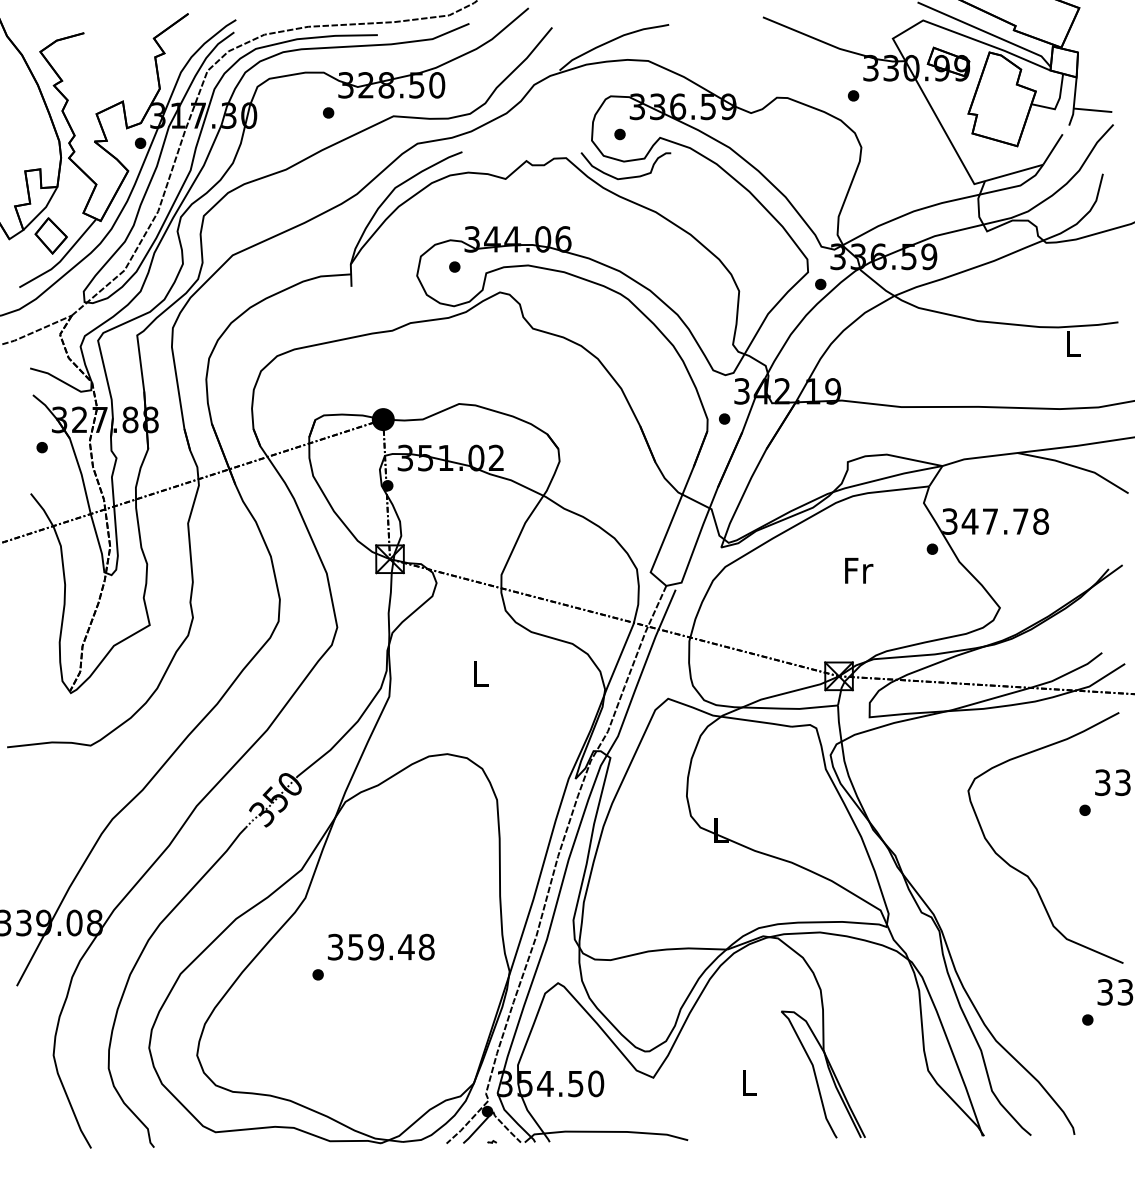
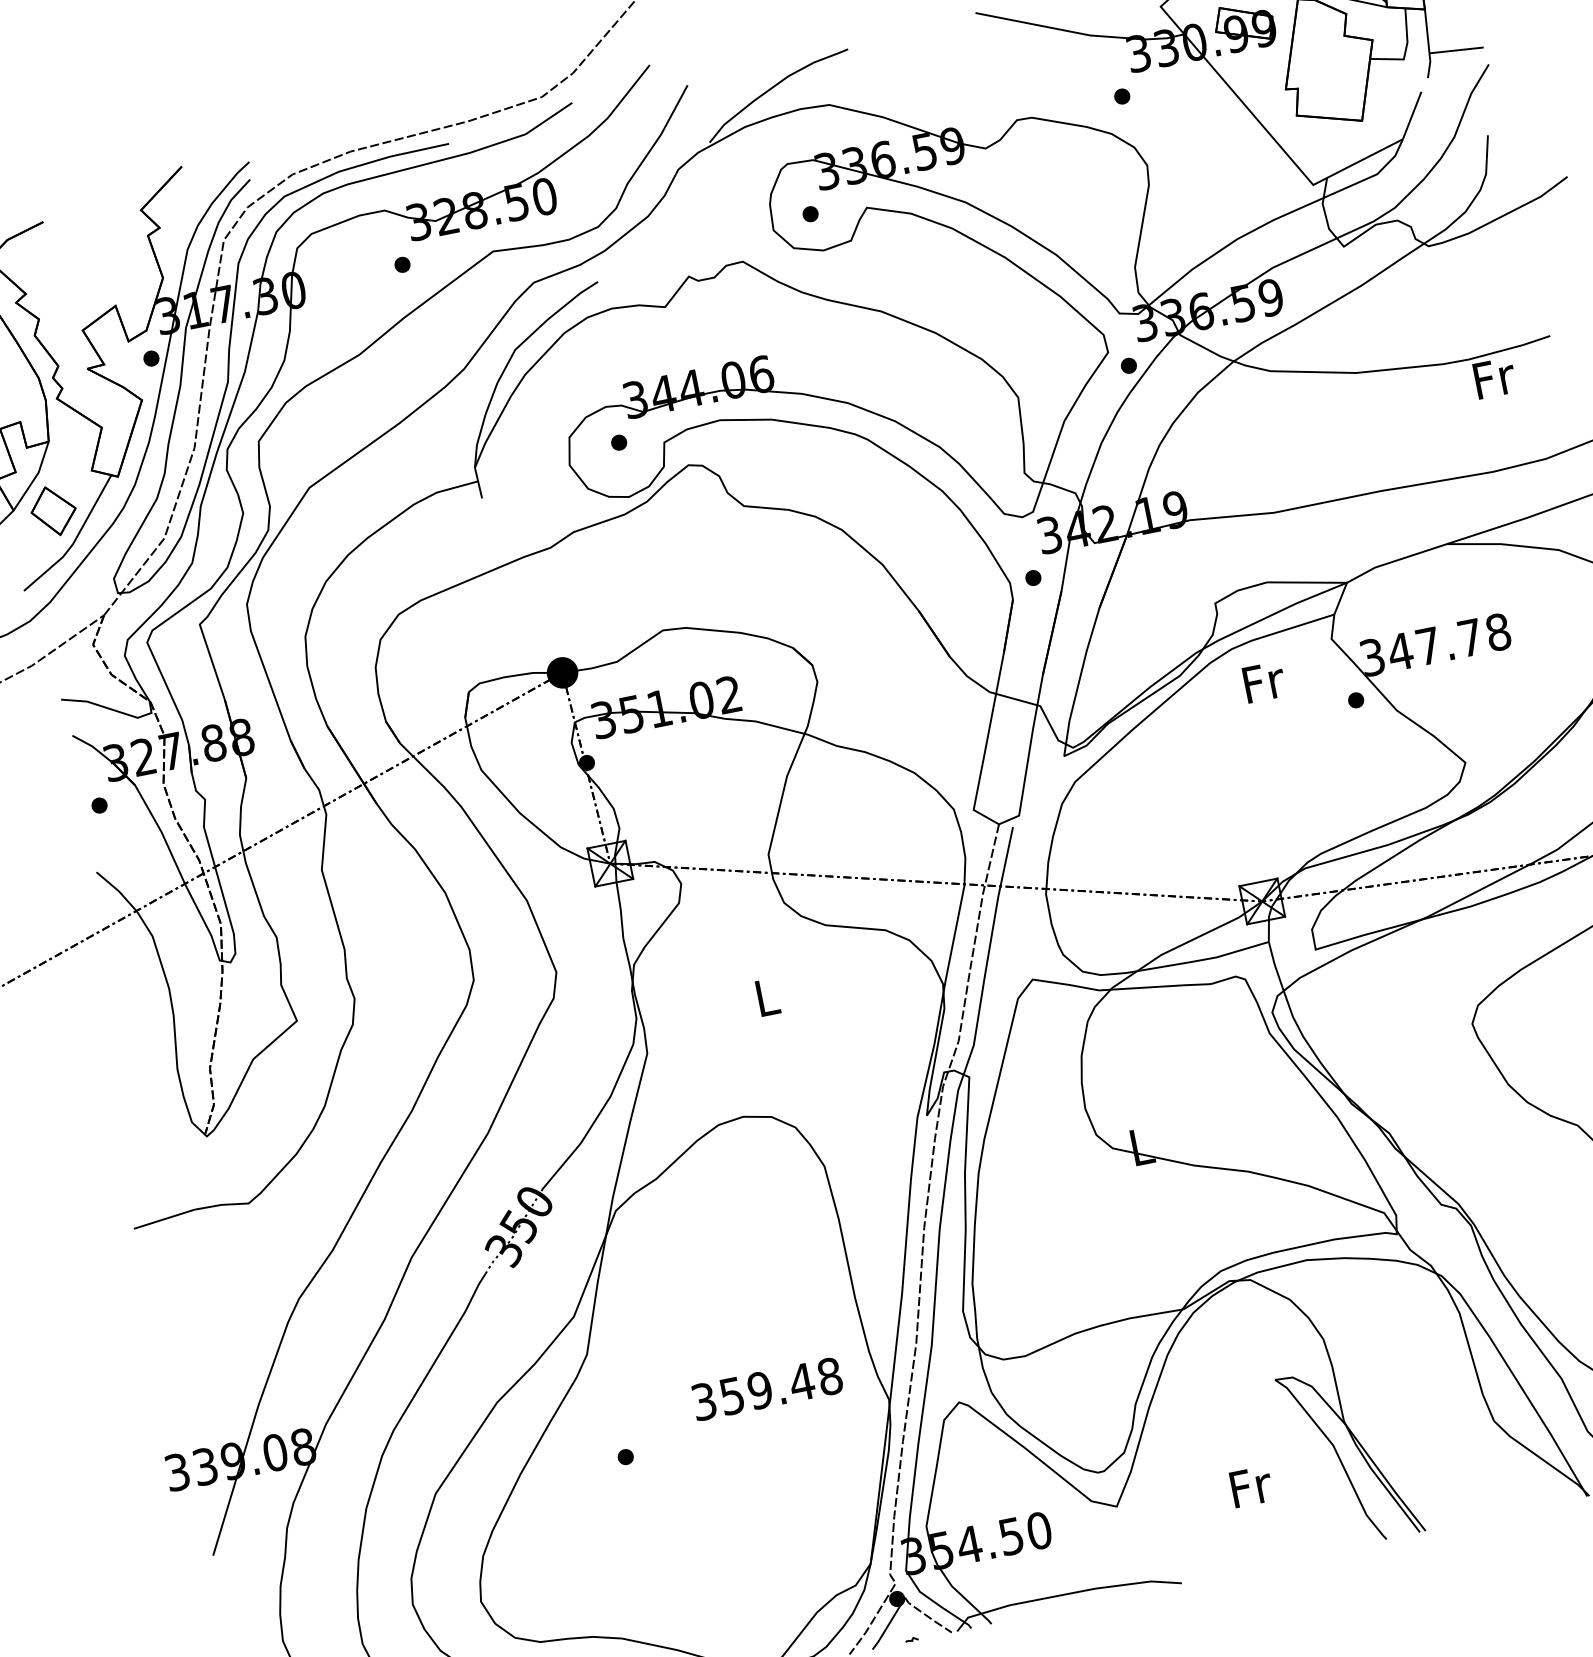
curve: (629, 176) -> (835, 269), removed
text: (1074, 343) -> (1495, 377), L -> Fr
text: (859, 570) -> (1264, 681), moved
text: (381, 946) -> (767, 1388), moved
text: (750, 1082) -> (1252, 1486), L -> Fr

